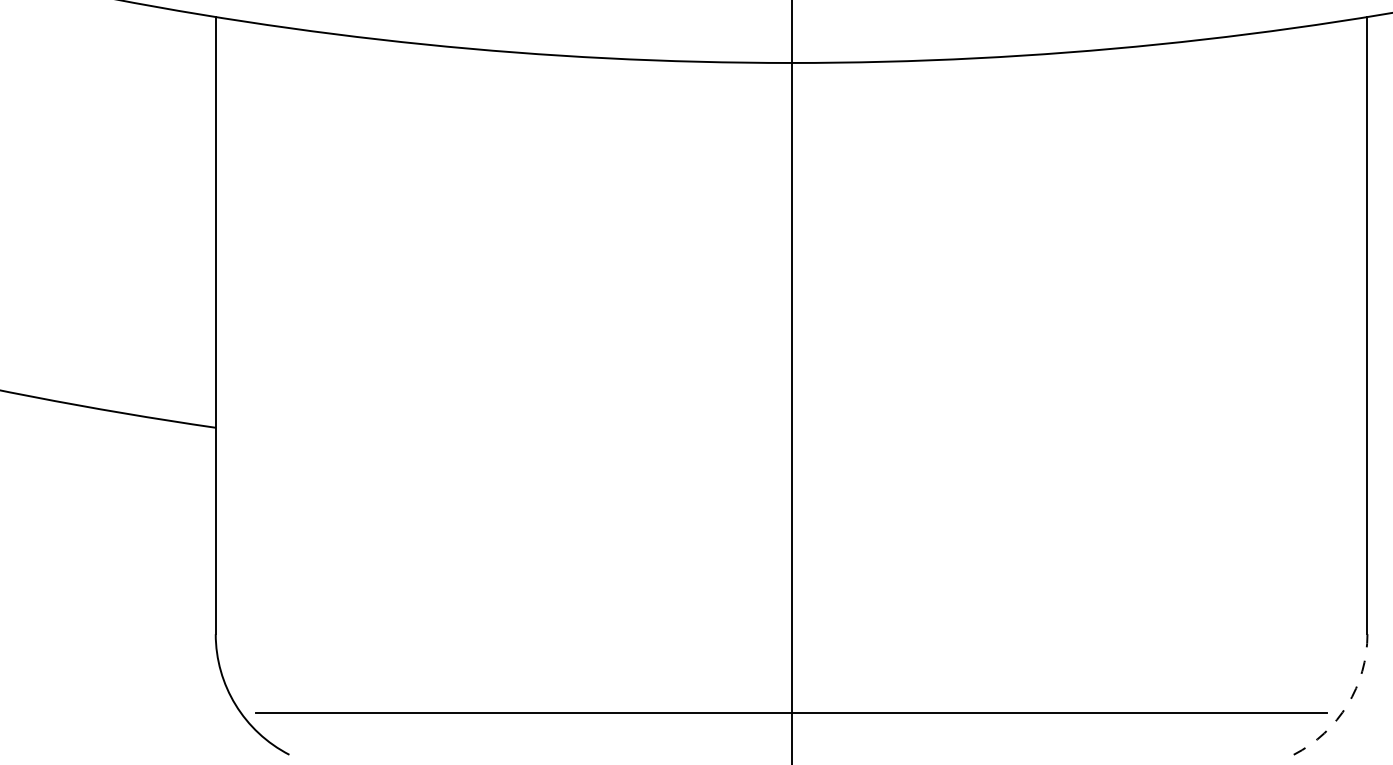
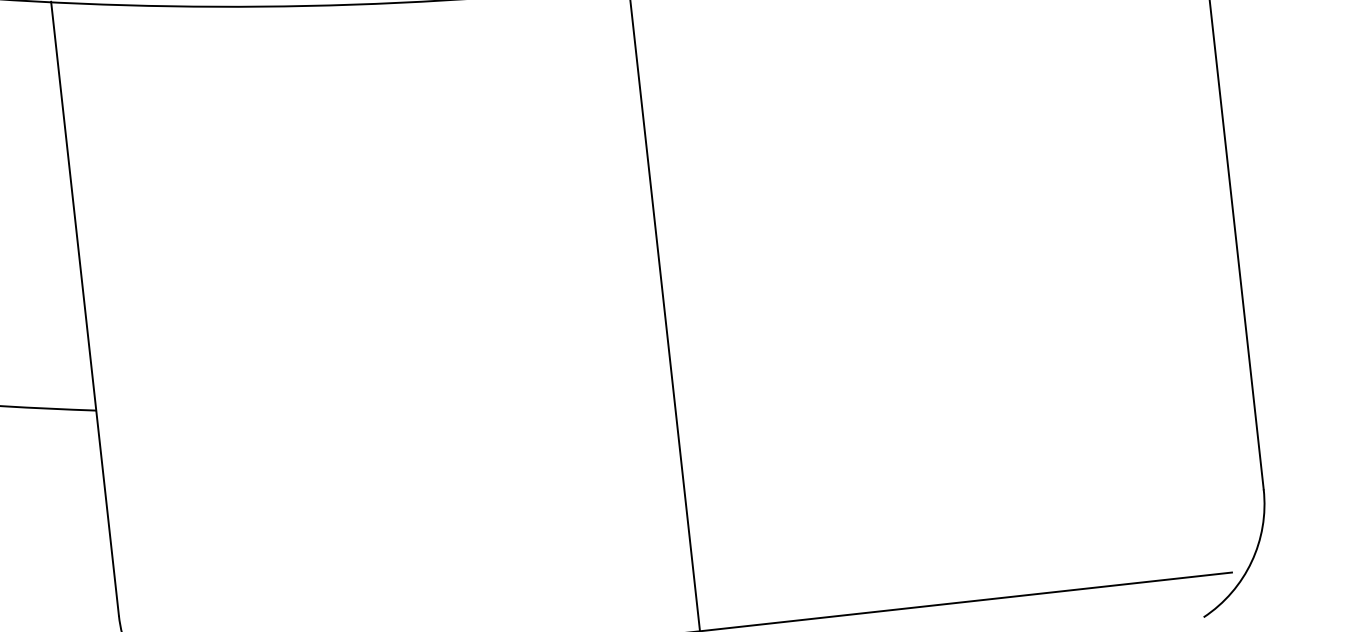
arc: (1347, 704) -> (1251, 561), dashed -> solid

